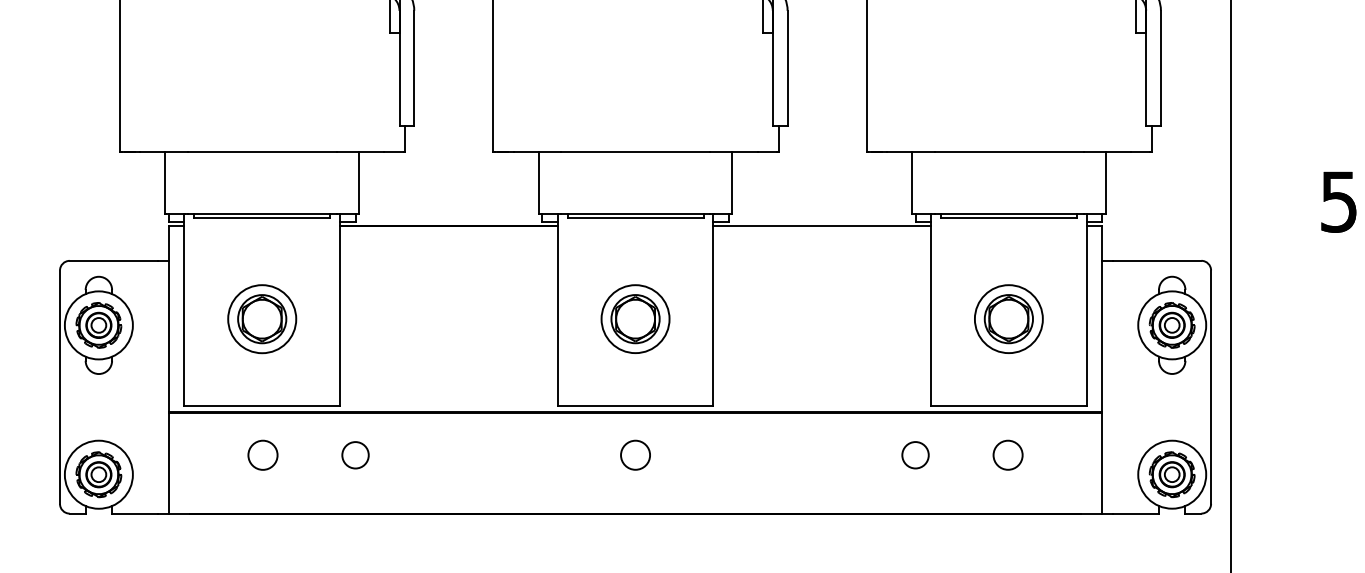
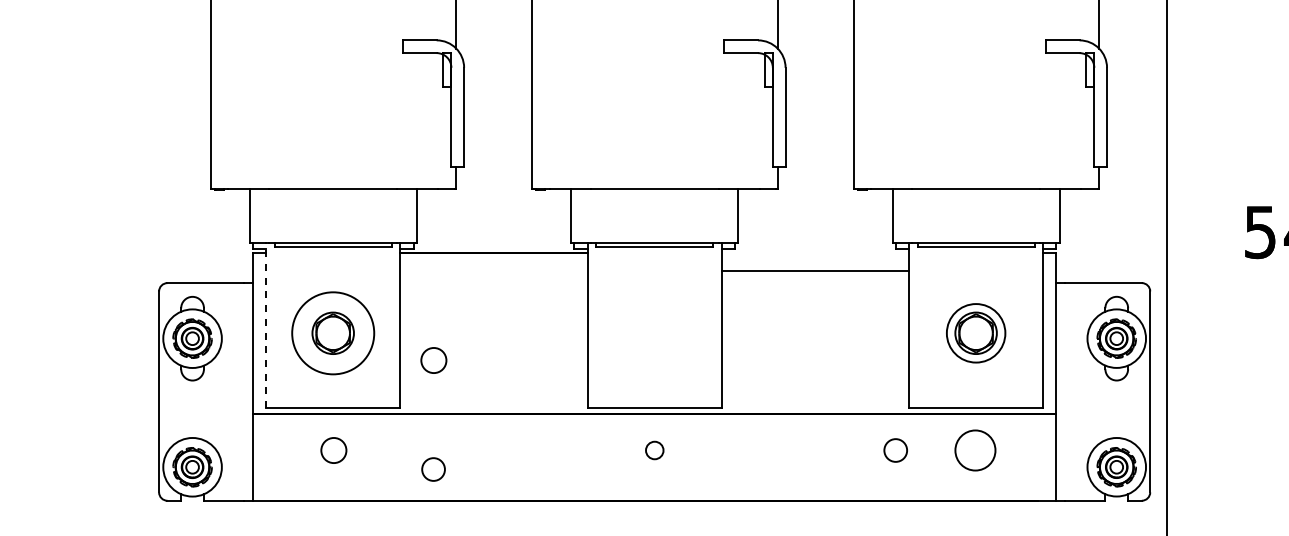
line: (822, 225) -> (815, 270), moved
line: (184, 310) -> (266, 325), solid -> dashed
circle: (261, 319) -> (332, 333), size x1.4
part: (635, 319) -> (654, 333), removed
circle: (378, 350) -> (433, 360), added
circle: (355, 455) -> (433, 469), moved
circle: (635, 455) -> (654, 450), size x0.7
circle: (1007, 455) -> (974, 450), size x1.6

